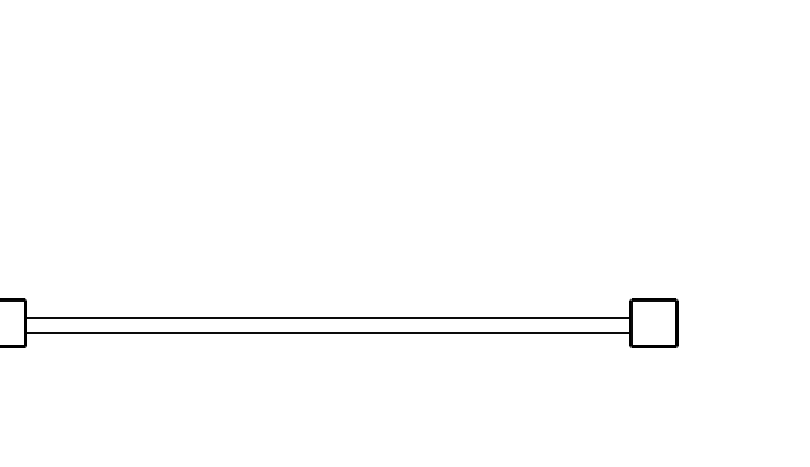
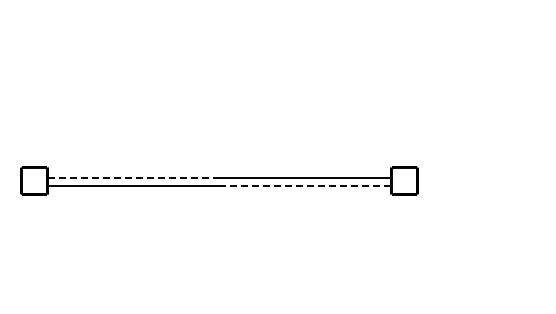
line: (178, 317) -> (134, 177), solid -> dashed
line: (478, 332) -> (304, 186), solid -> dashed

